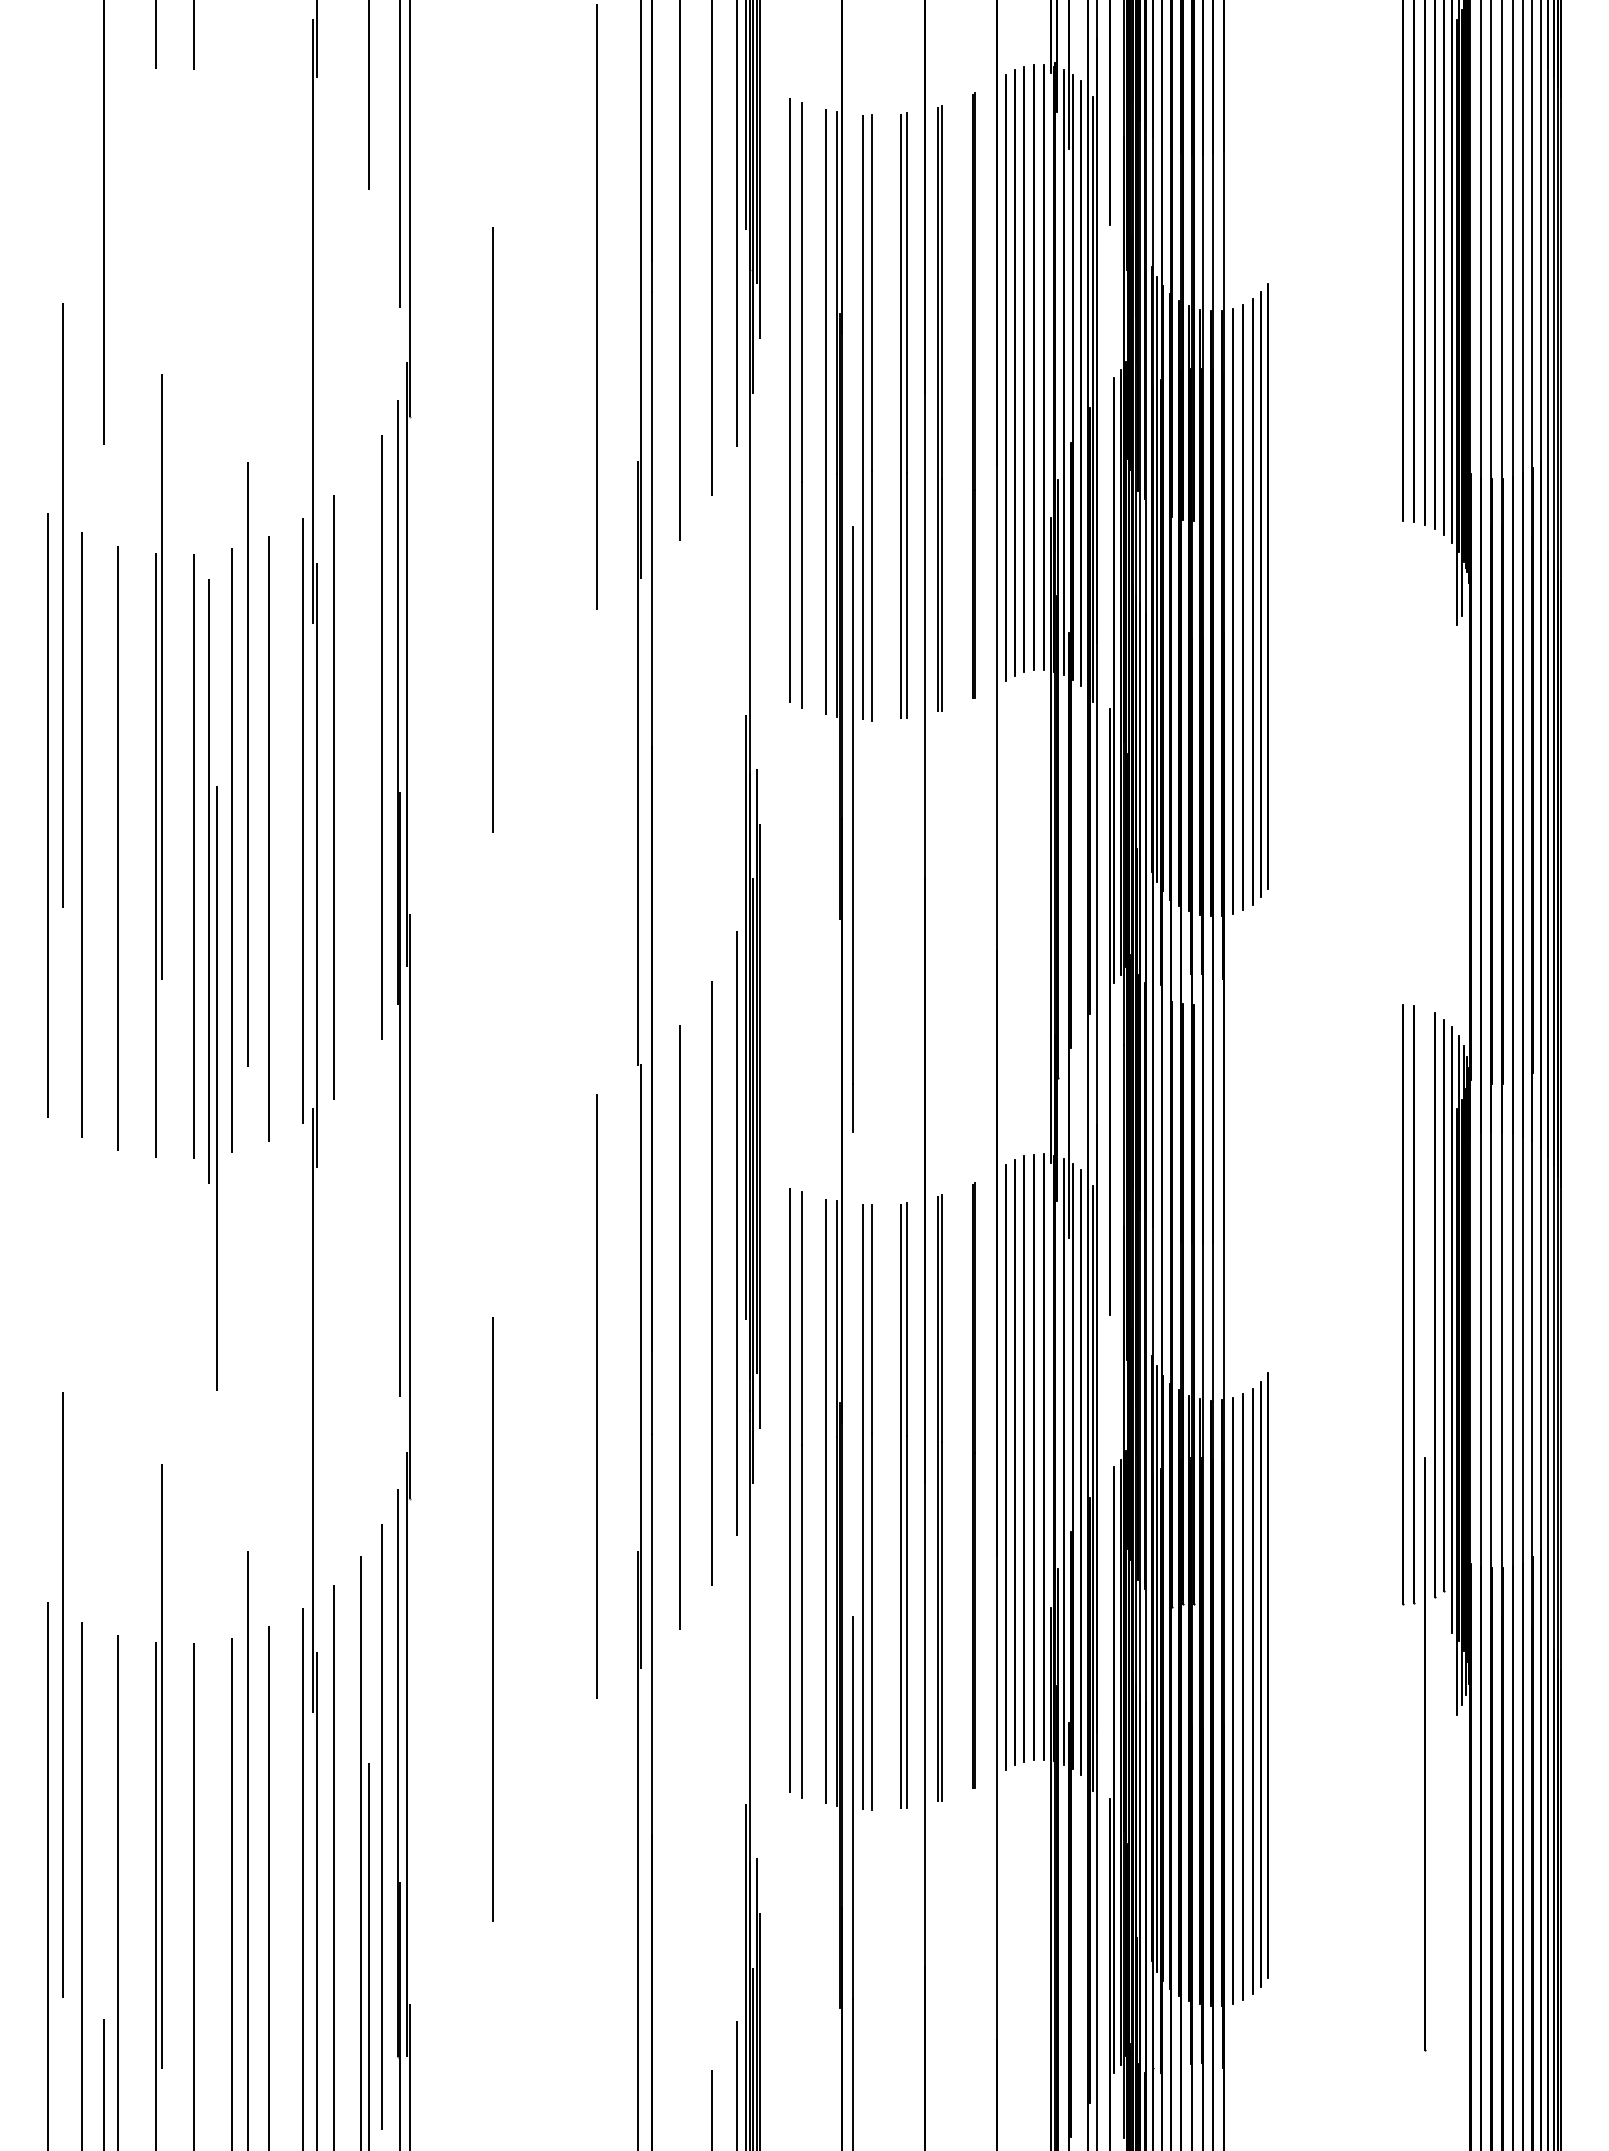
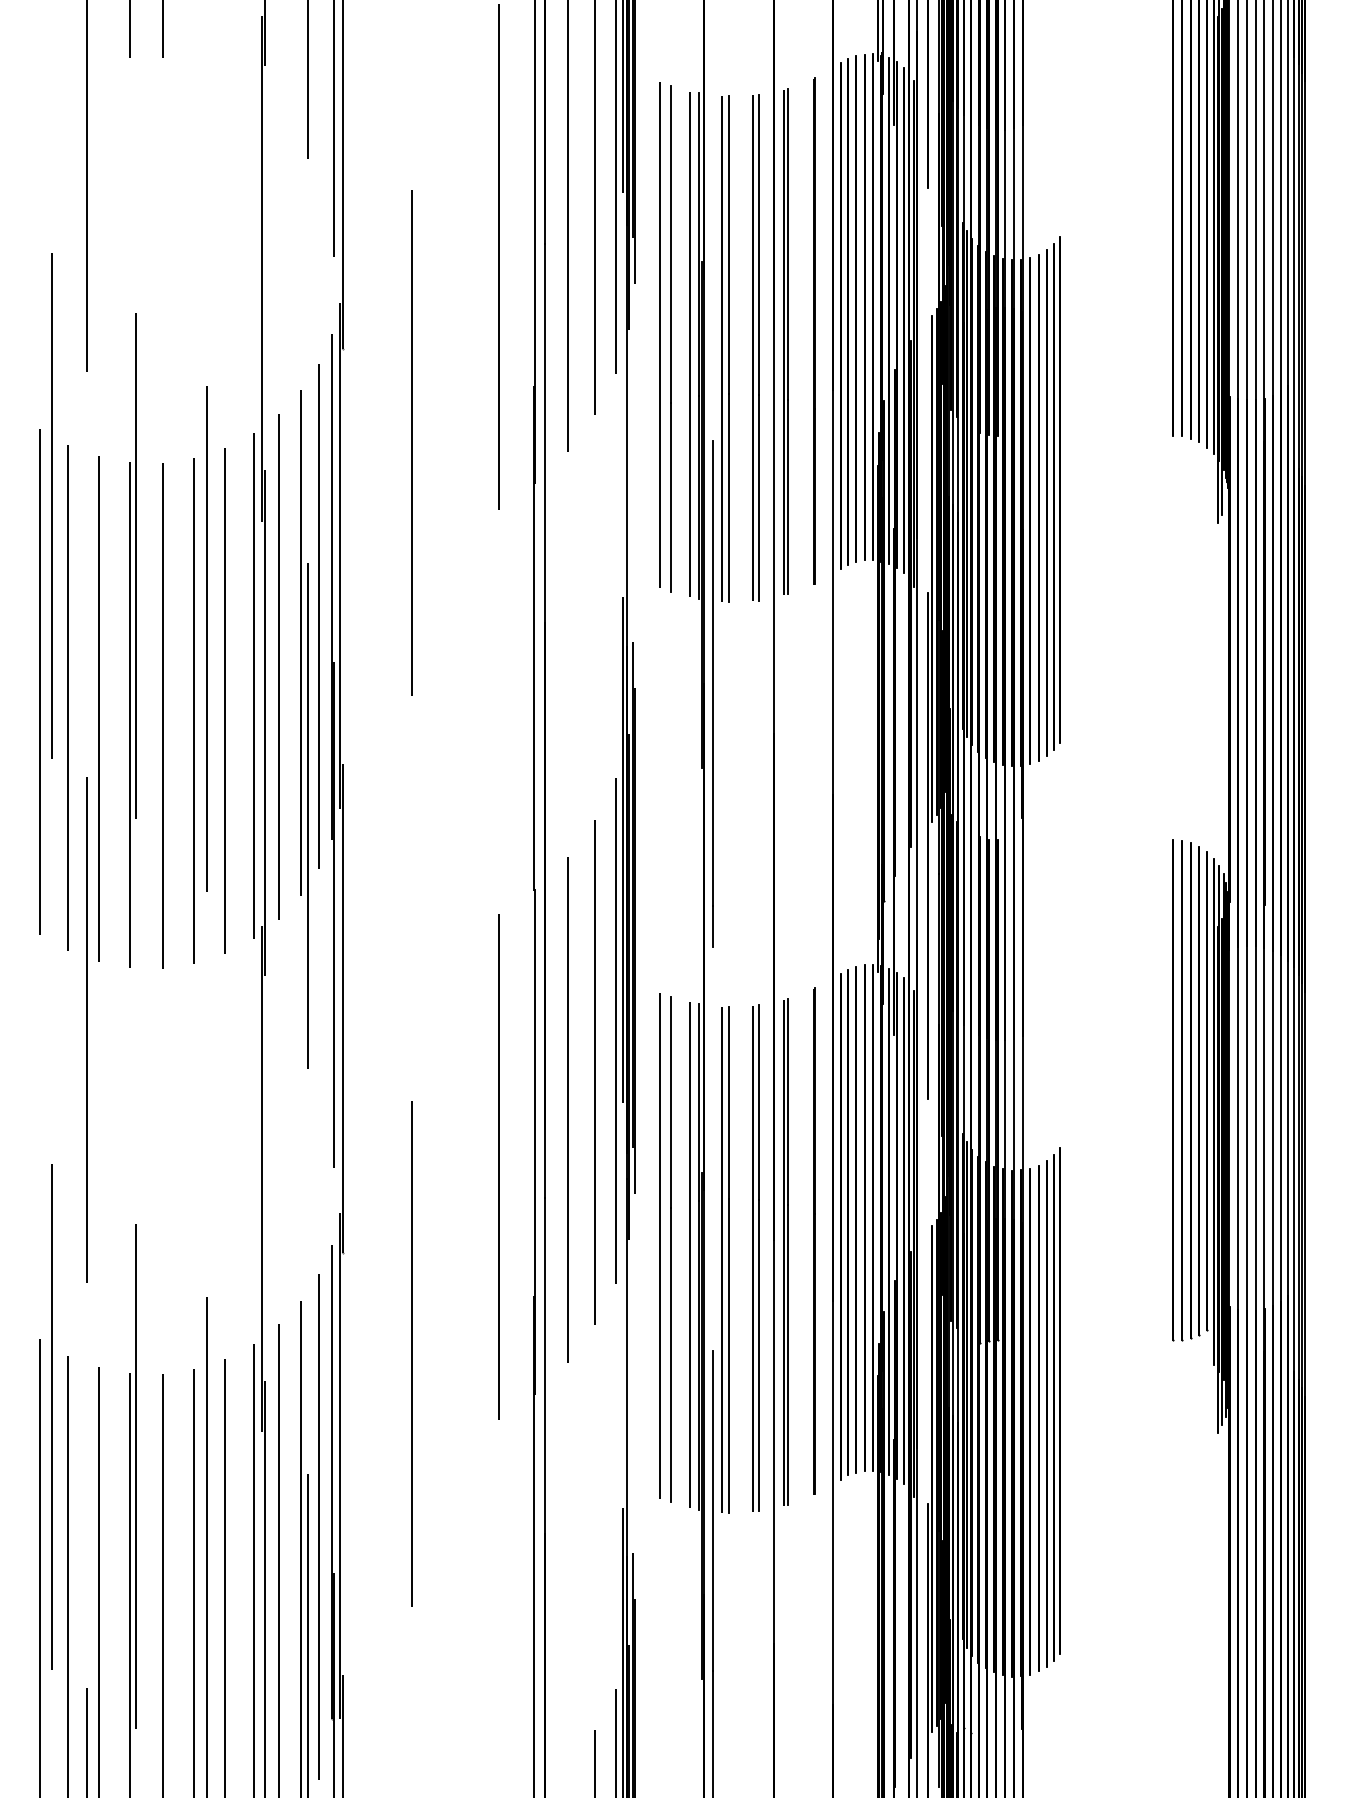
part: (212, 984) -> (304, 729), moved
line: (103, 1231) -> (86, 1029), added
line: (1425, 1754) -> (1191, 1091), moved

